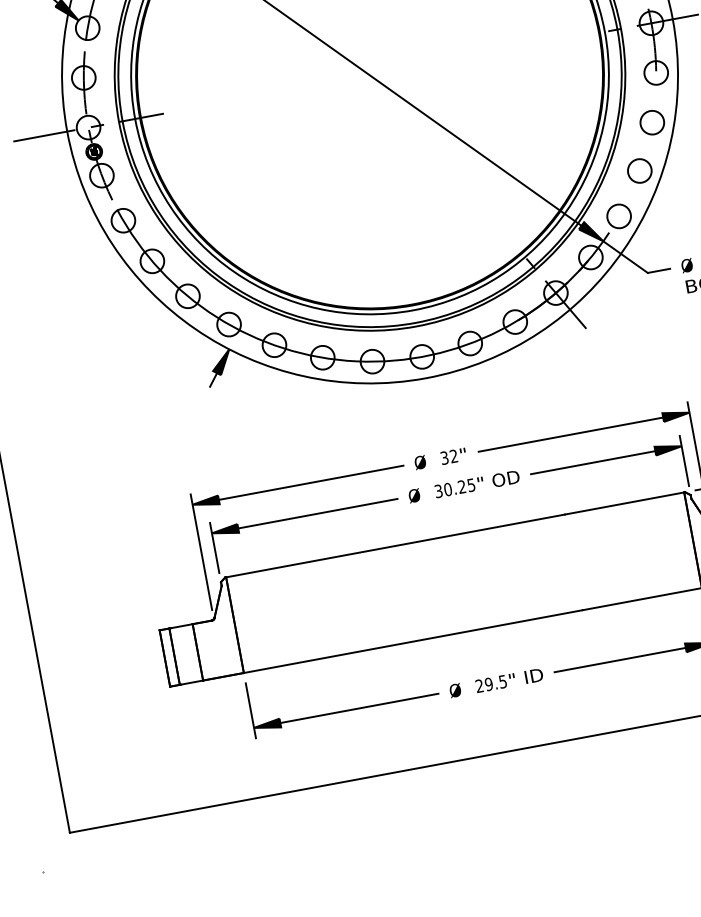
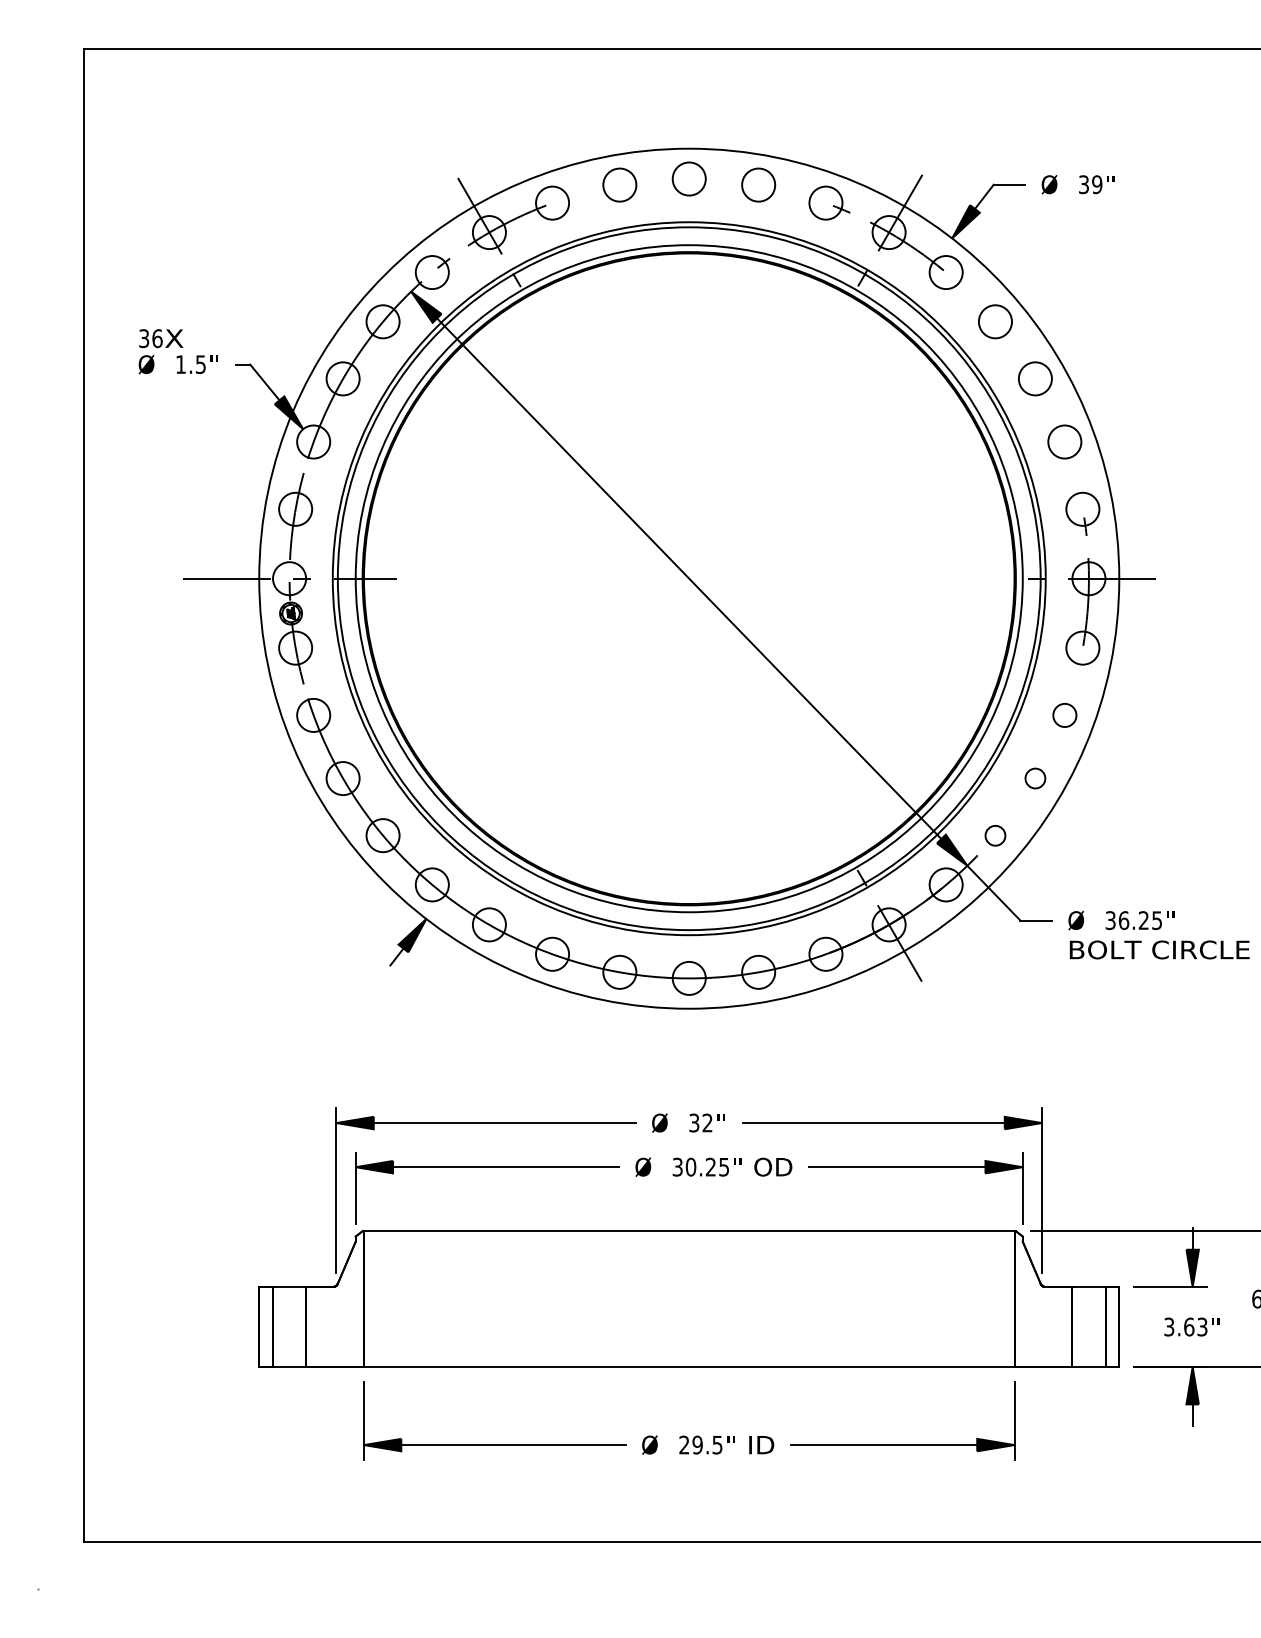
circle: (652, 122) -> (1064, 715), size x0.7
circle: (639, 170) -> (1035, 778), size x0.6
circle: (619, 216) -> (995, 835), size x0.6

